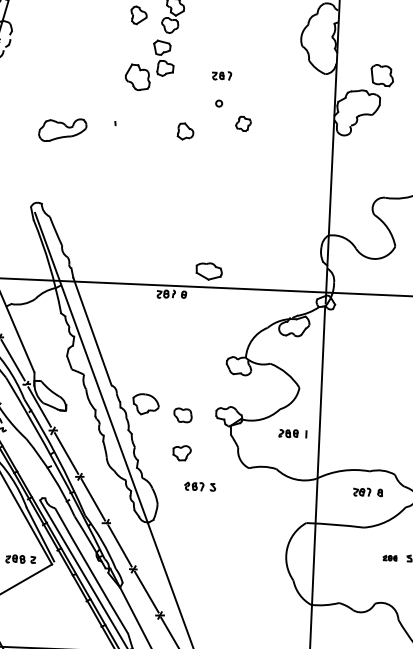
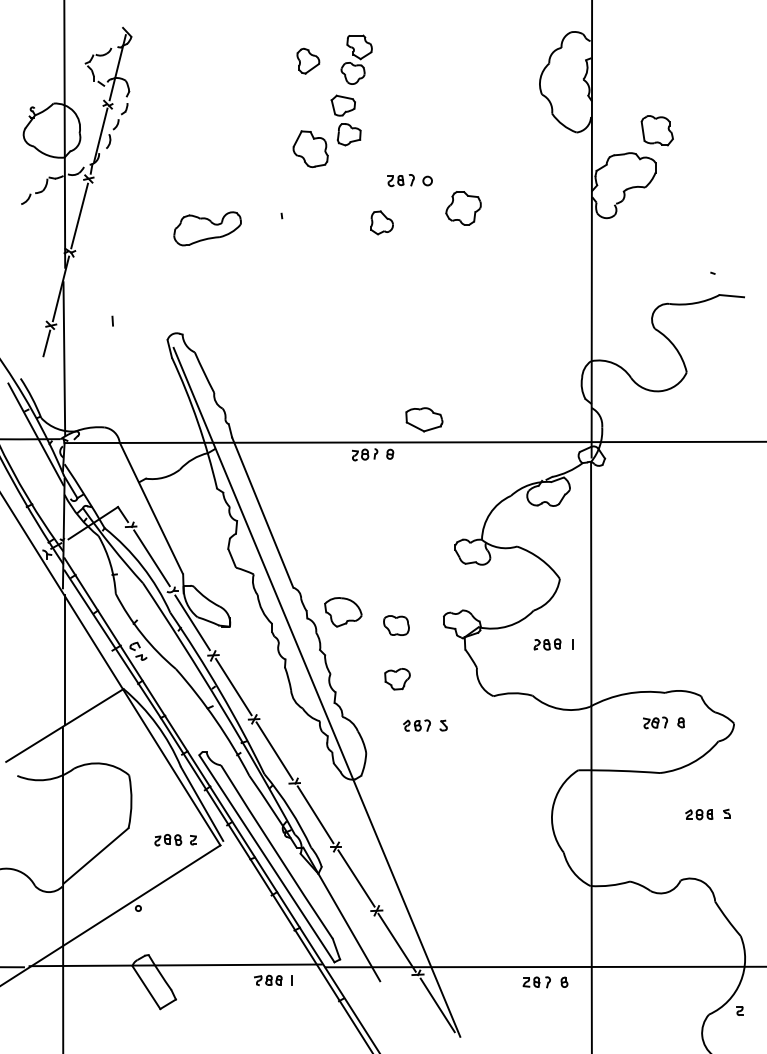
part: (221, 75) -> (400, 180), moved
part: (243, 124) -> (463, 208), size x1.67
part: (390, 558) -> (699, 814), size x1.43

